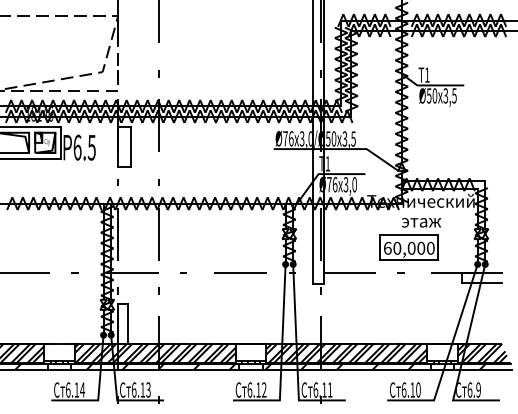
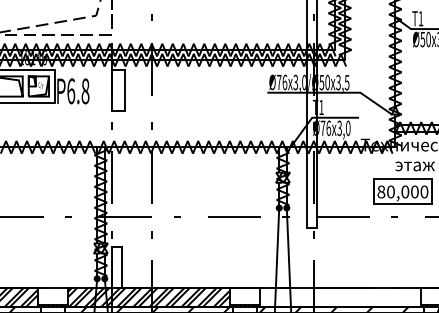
text: (91, 147) -> (85, 91), 6.5 -> 6.8
text: (387, 248) -> (381, 192), 60,000 -> 80,000
hatch: (346, 353) -> (340, 297), removed

